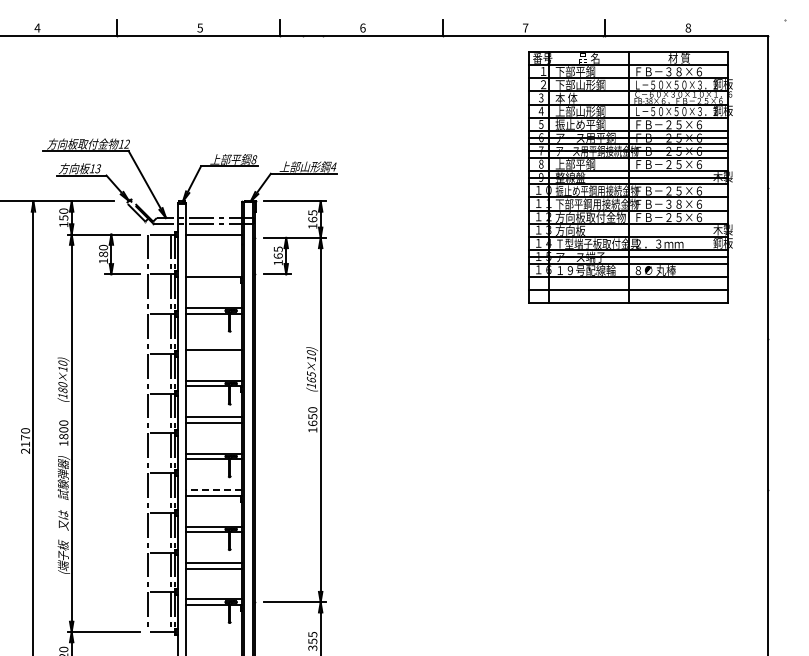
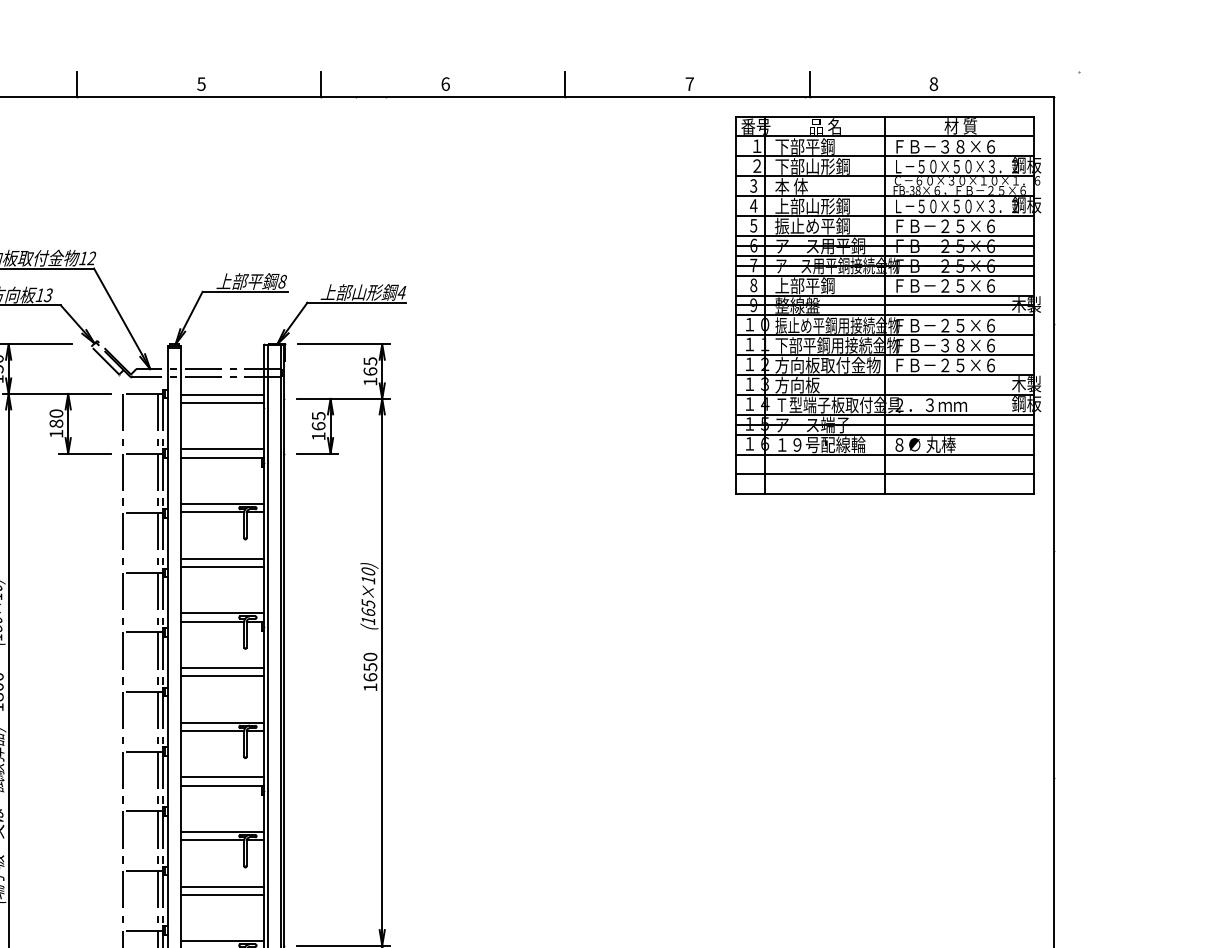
part: (630, 177) -> (887, 305), moved
line: (214, 240) -> (222, 402), added
line: (214, 271) -> (222, 449), added
line: (214, 344) -> (222, 558), added
line: (214, 490) -> (222, 777), dashed -> solid

